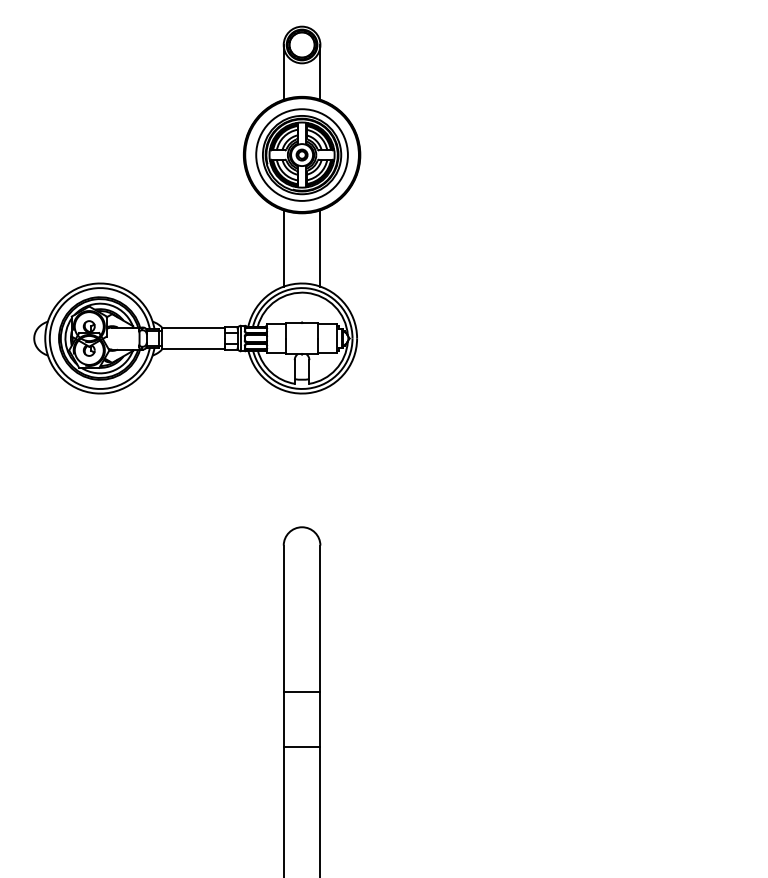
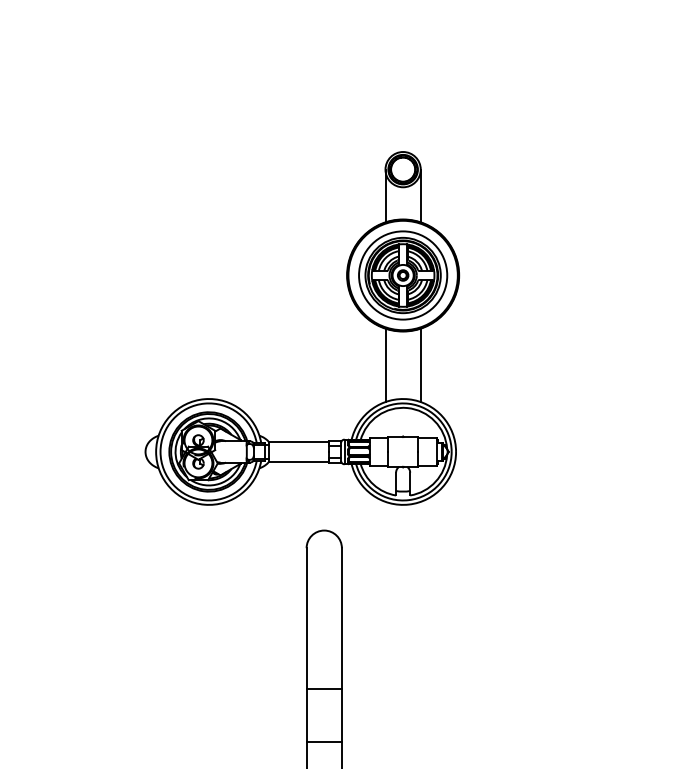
part: (249, 182) -> (352, 301), moved

